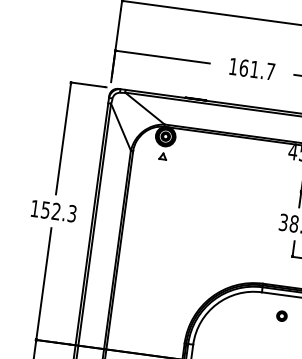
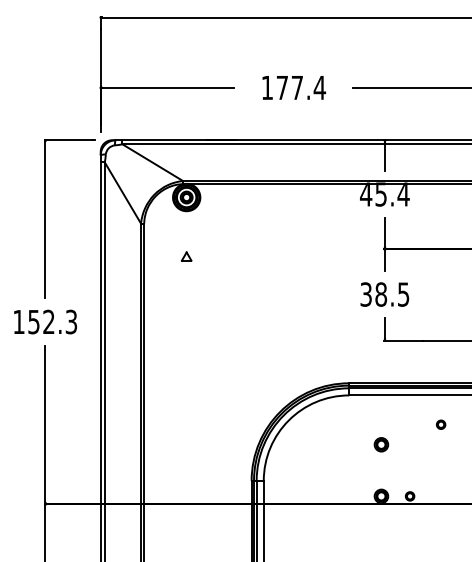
text: (257, 69) -> (301, 87), 161.7 -> 177.4
part: (162, 156) -> (186, 256), moved
part: (282, 316) -> (381, 444), moved

